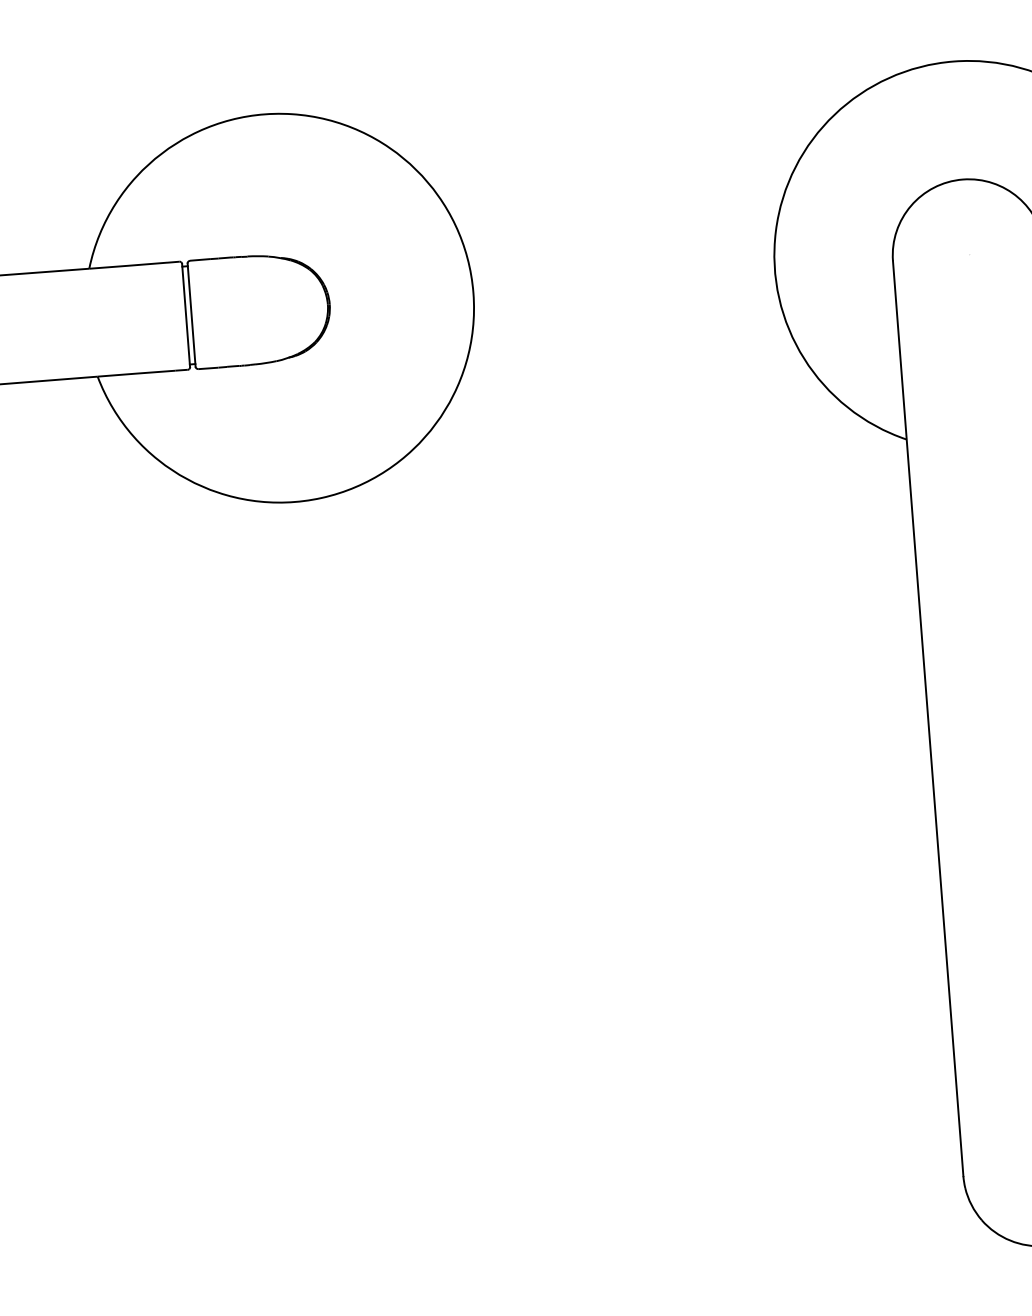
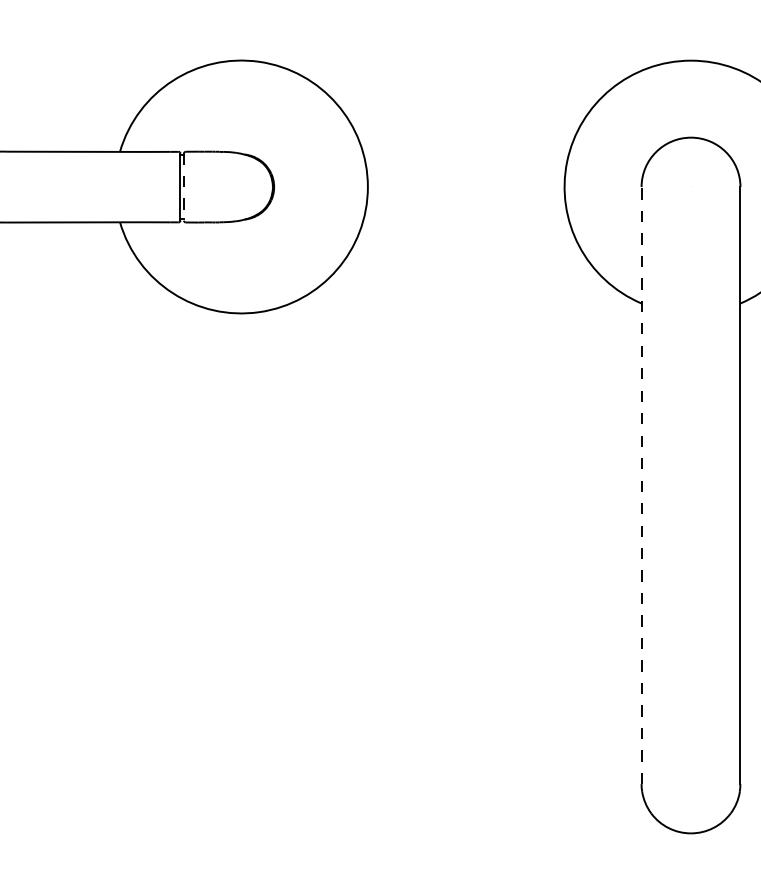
line: (192, 315) -> (184, 187), solid -> dashed
line: (928, 718) -> (641, 485), solid -> dashed

